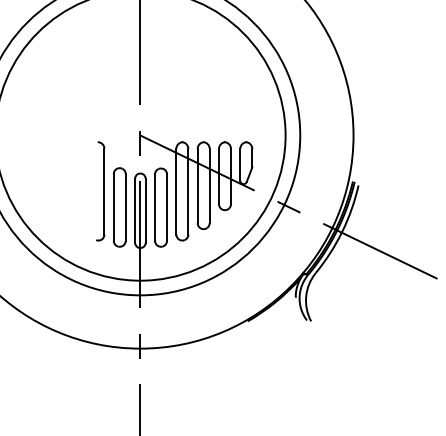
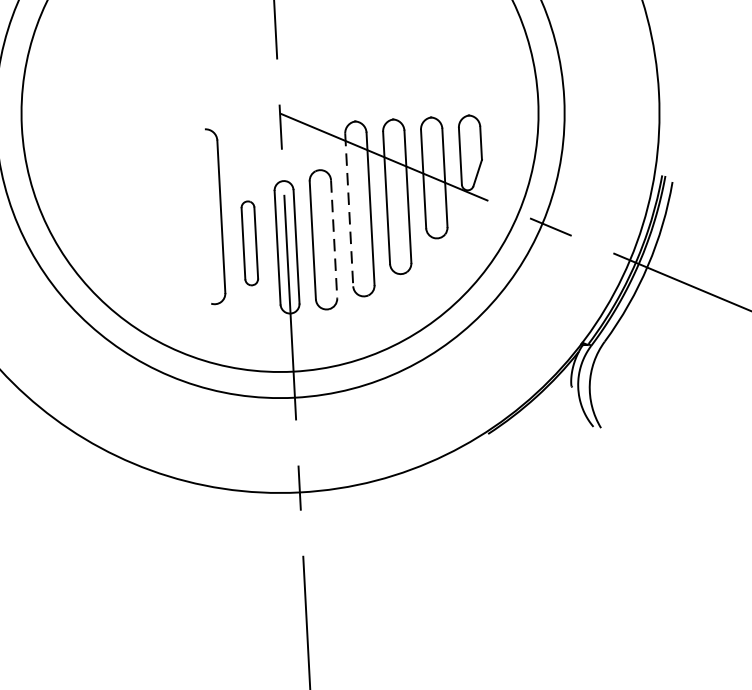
line: (176, 191) -> (349, 209), solid -> dashed
part: (119, 207) -> (249, 243), size x0.6
line: (167, 208) -> (335, 240), solid -> dashed

